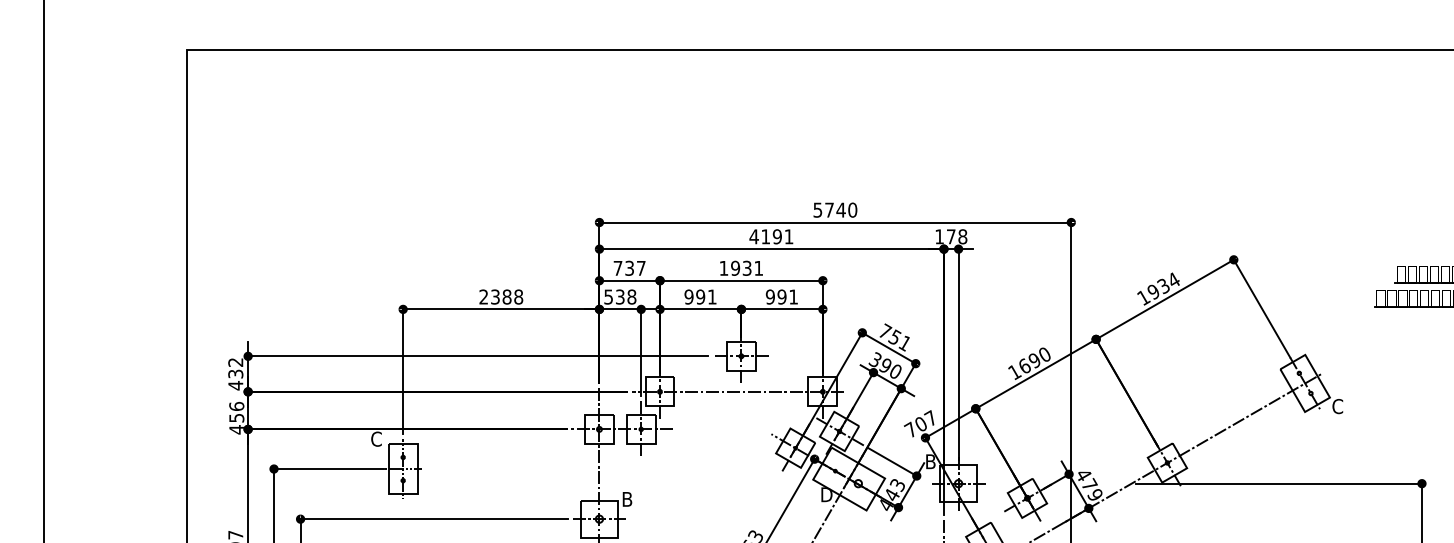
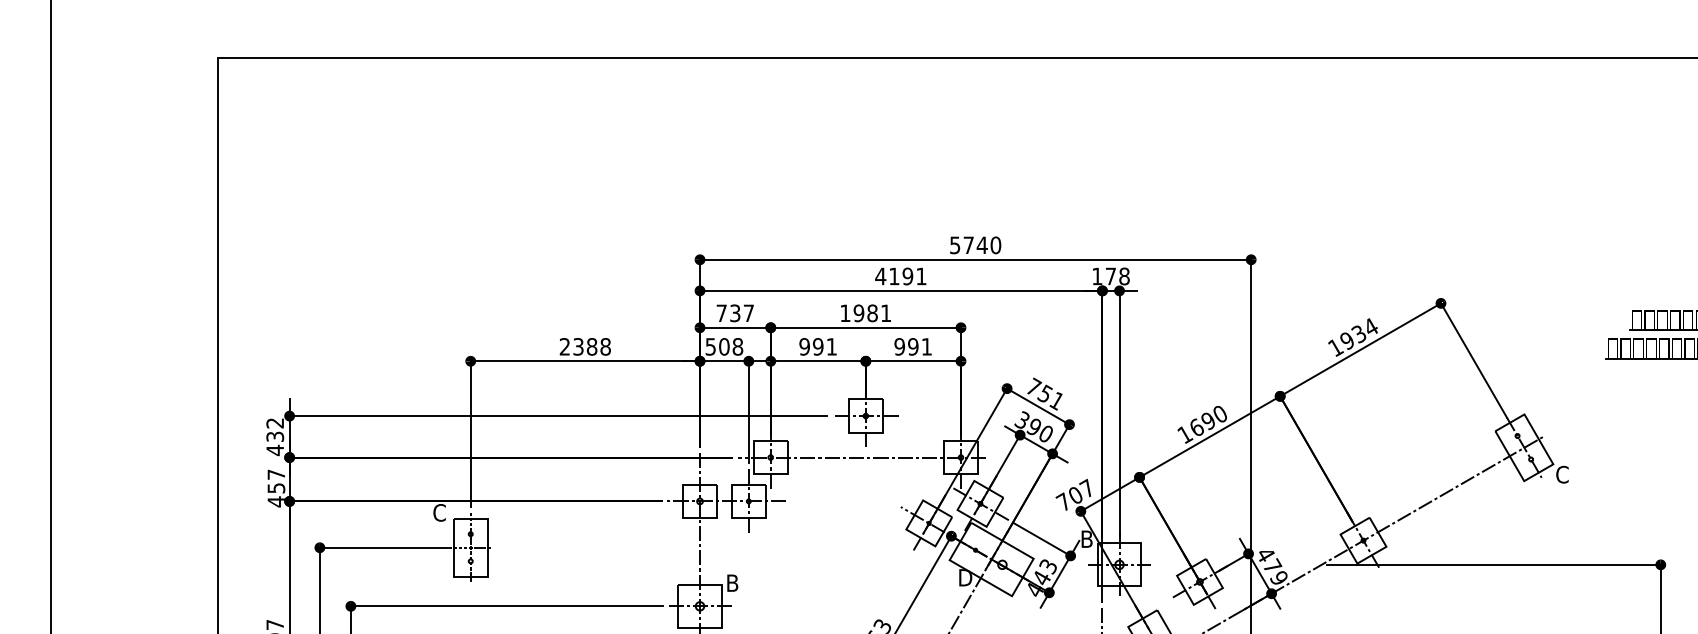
text: (747, 268) -> (872, 313), 1931 -> 1981
text: (620, 296) -> (724, 346), 538 -> 508
text: (236, 406) -> (276, 474), 456 -> 457

